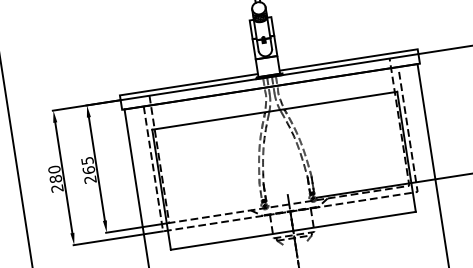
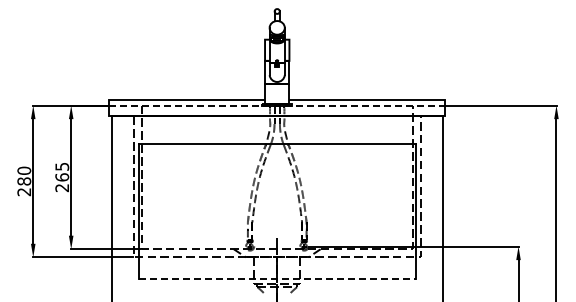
line: (269, 77) -> (277, 105), solid -> dashed
line: (293, 231) -> (277, 279), solid -> dashed

